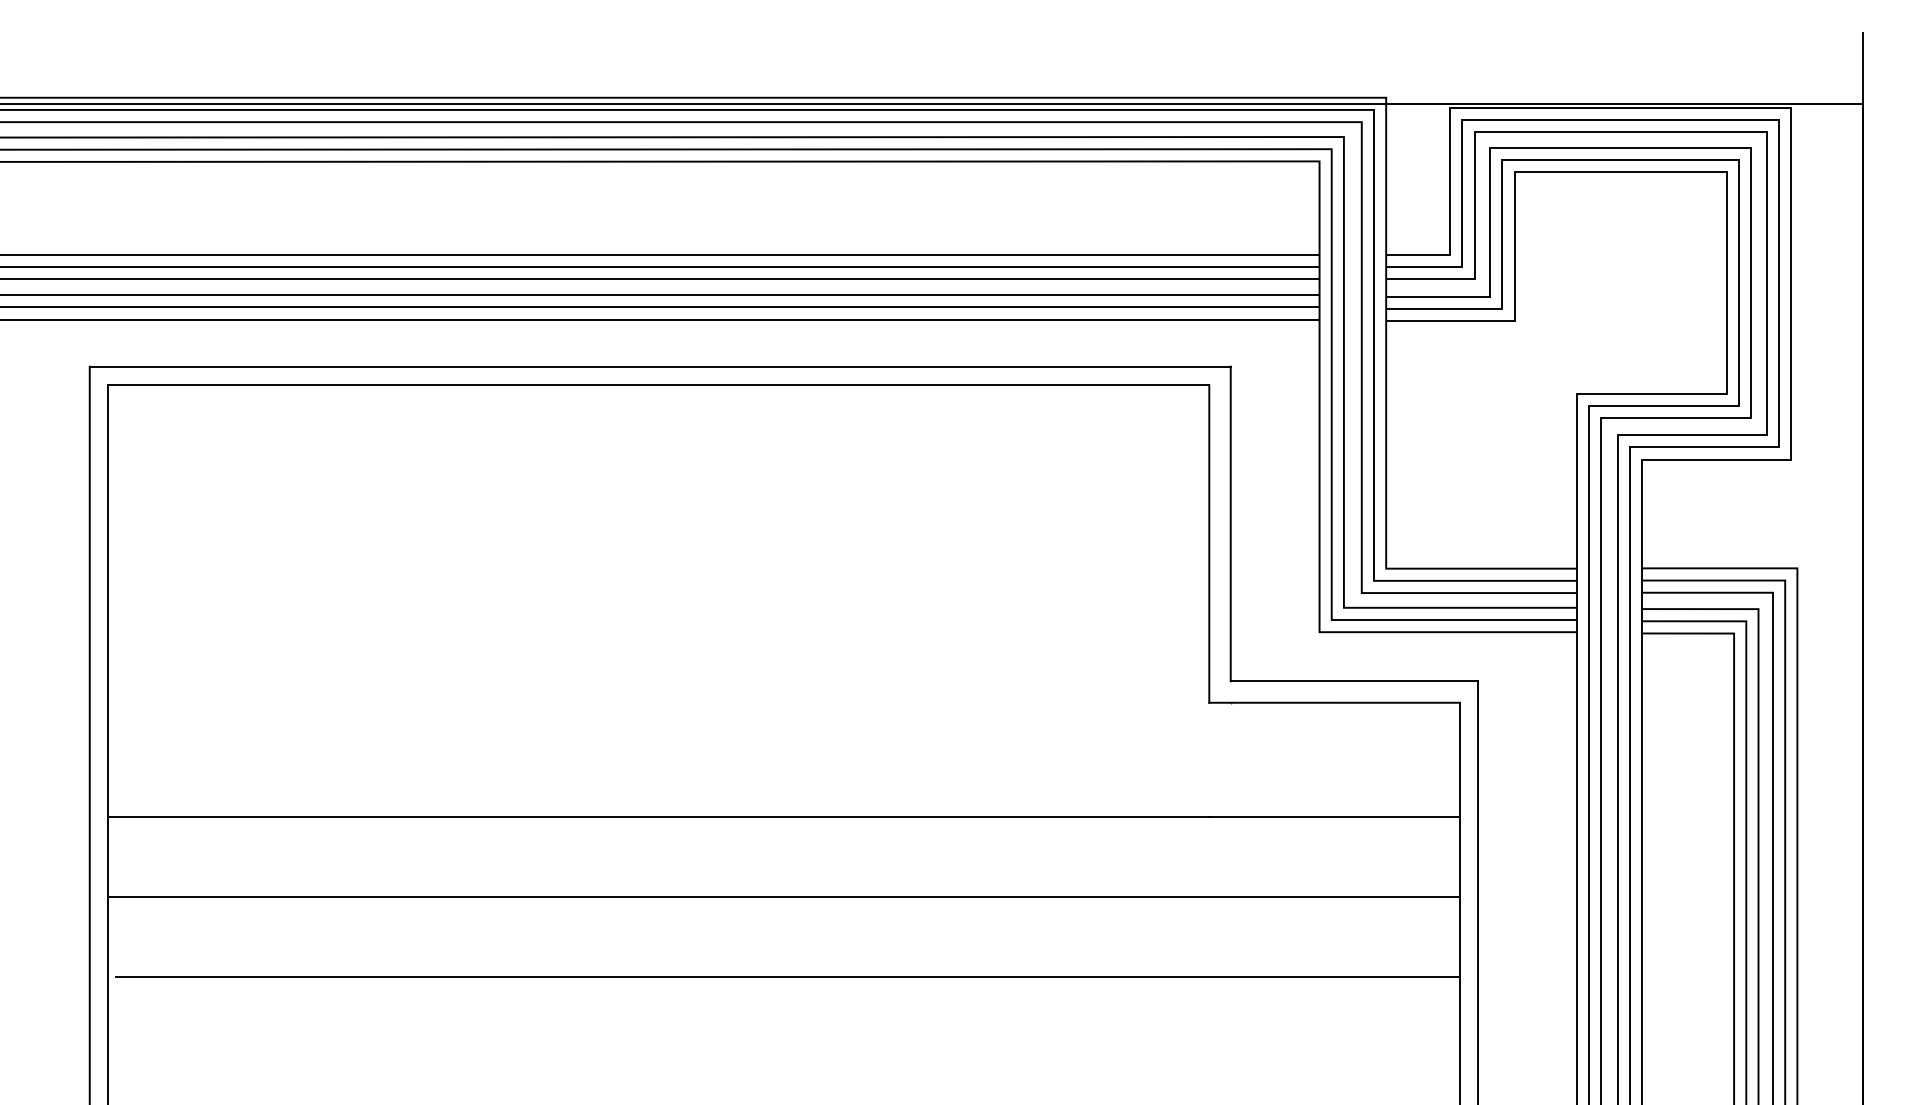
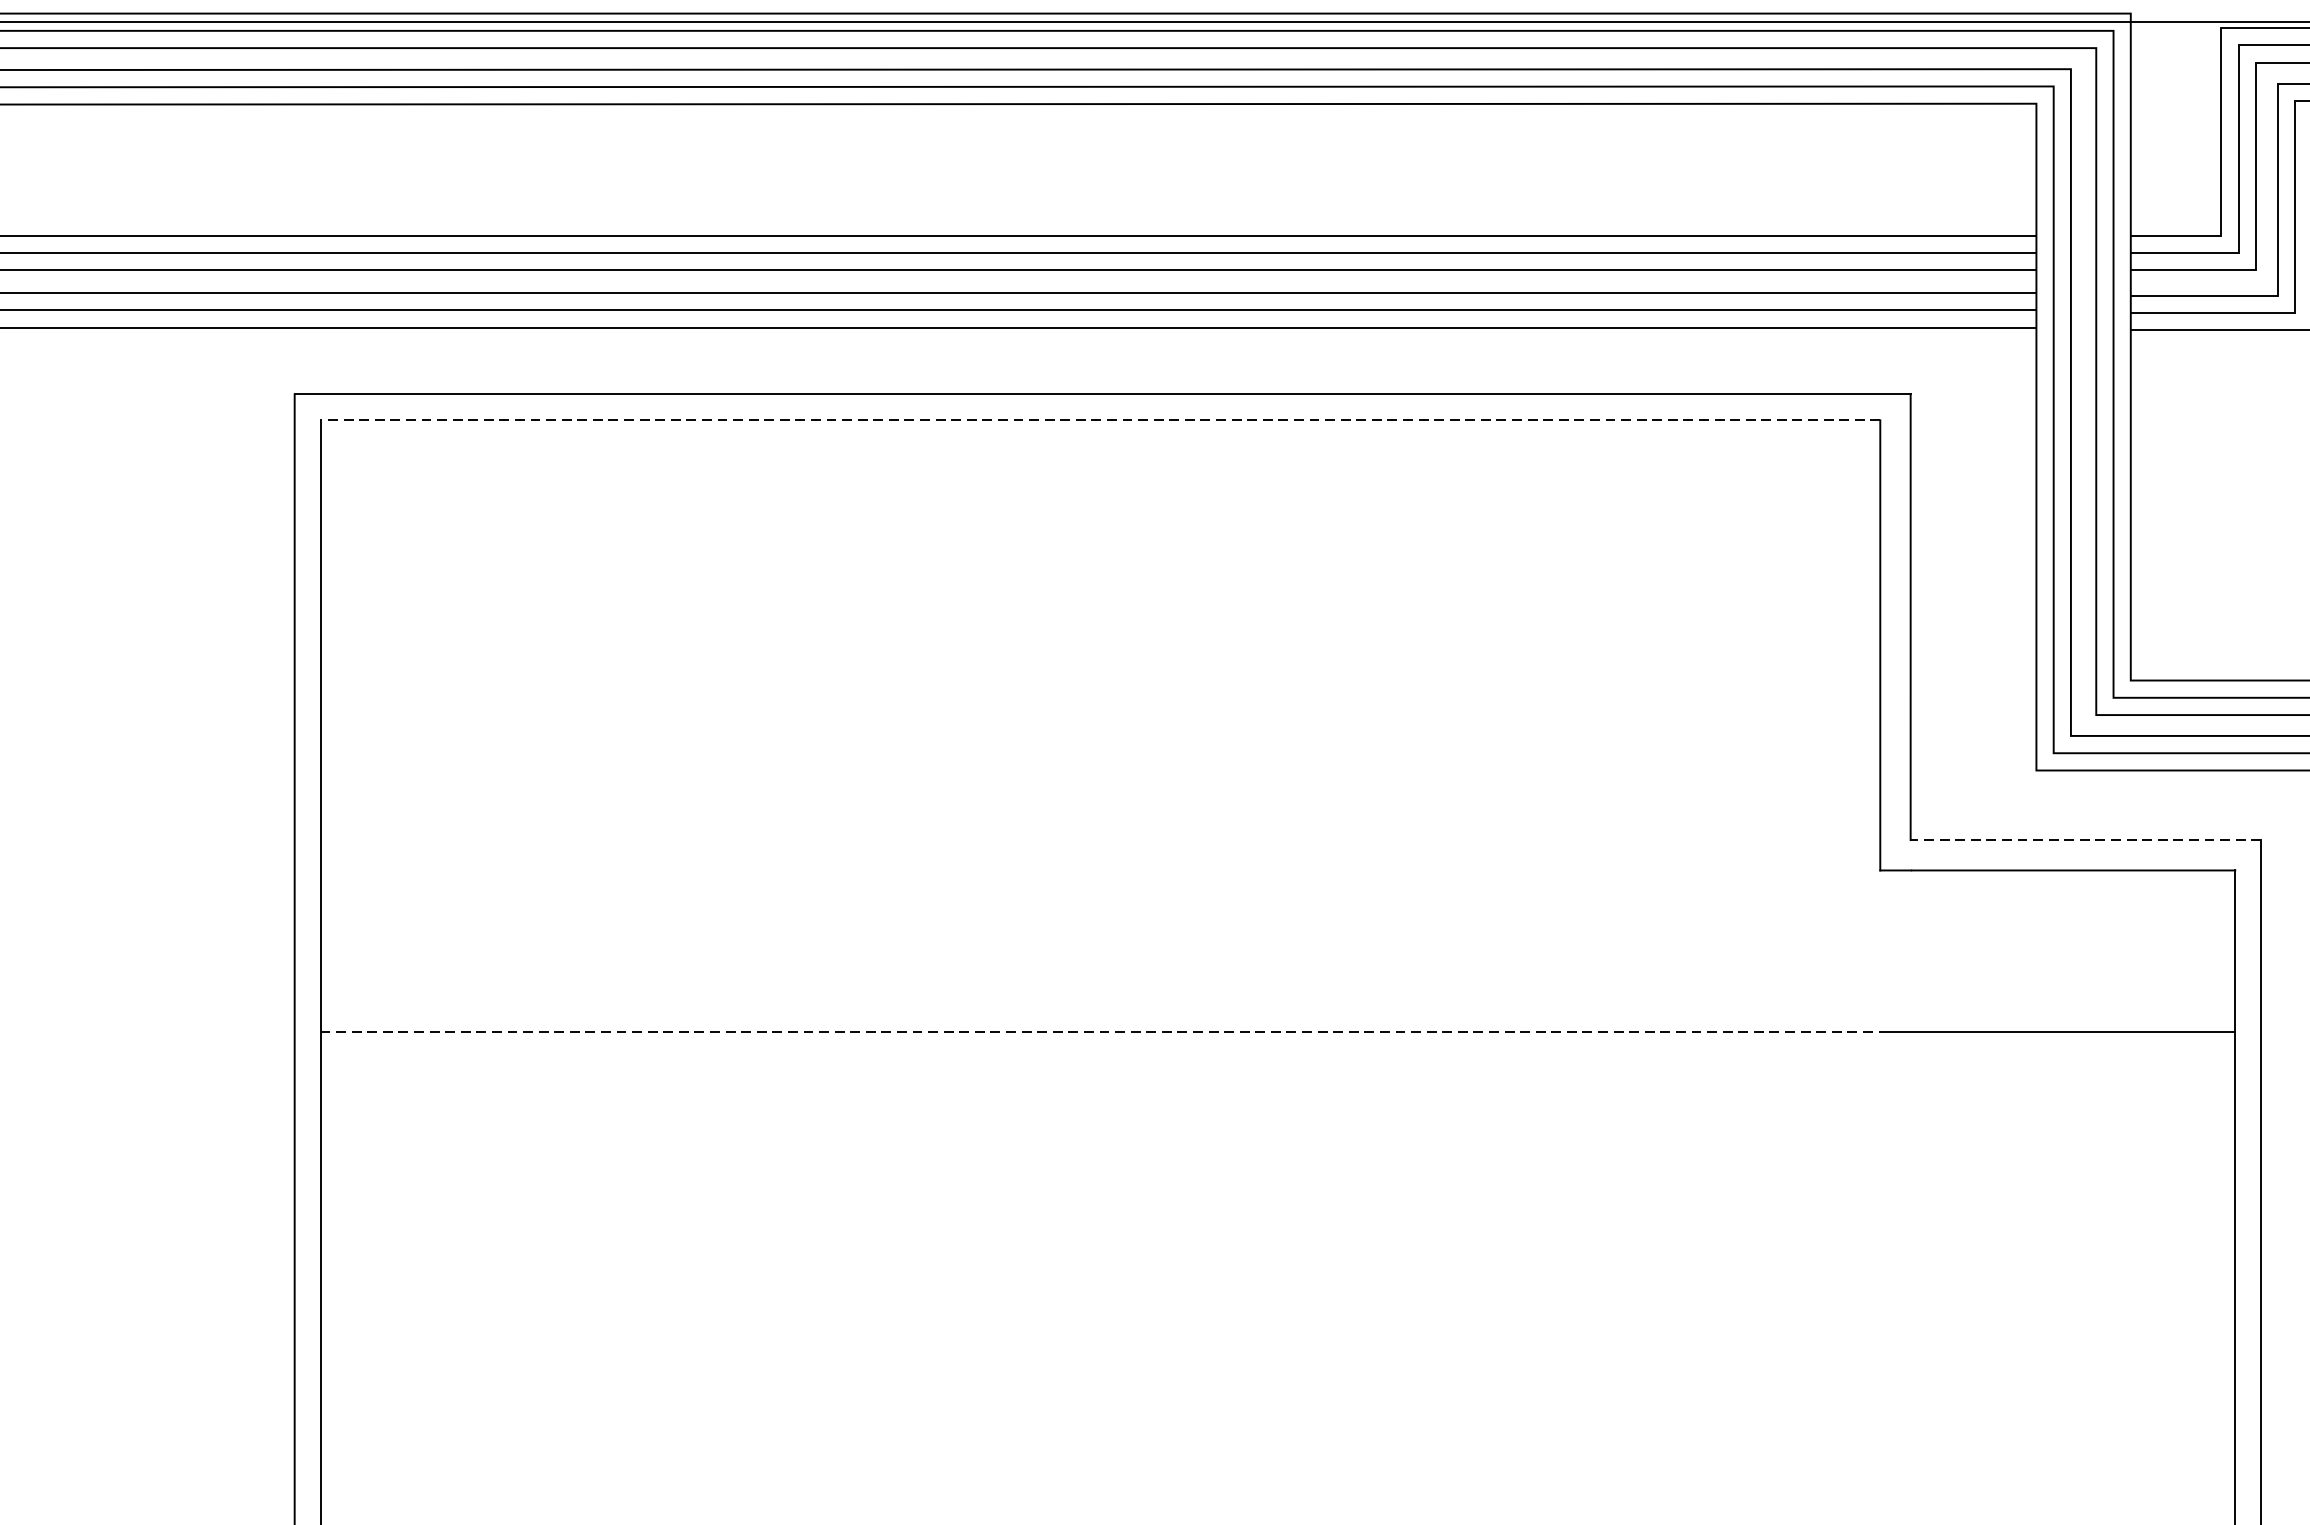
line: (658, 384) -> (1100, 419), solid -> dashed
line: (1354, 681) -> (2085, 840), solid -> dashed
line: (658, 816) -> (1100, 1031), solid -> dashed
line: (783, 896) -> (1277, 1144), removed
line: (787, 976) -> (1282, 1258), removed

